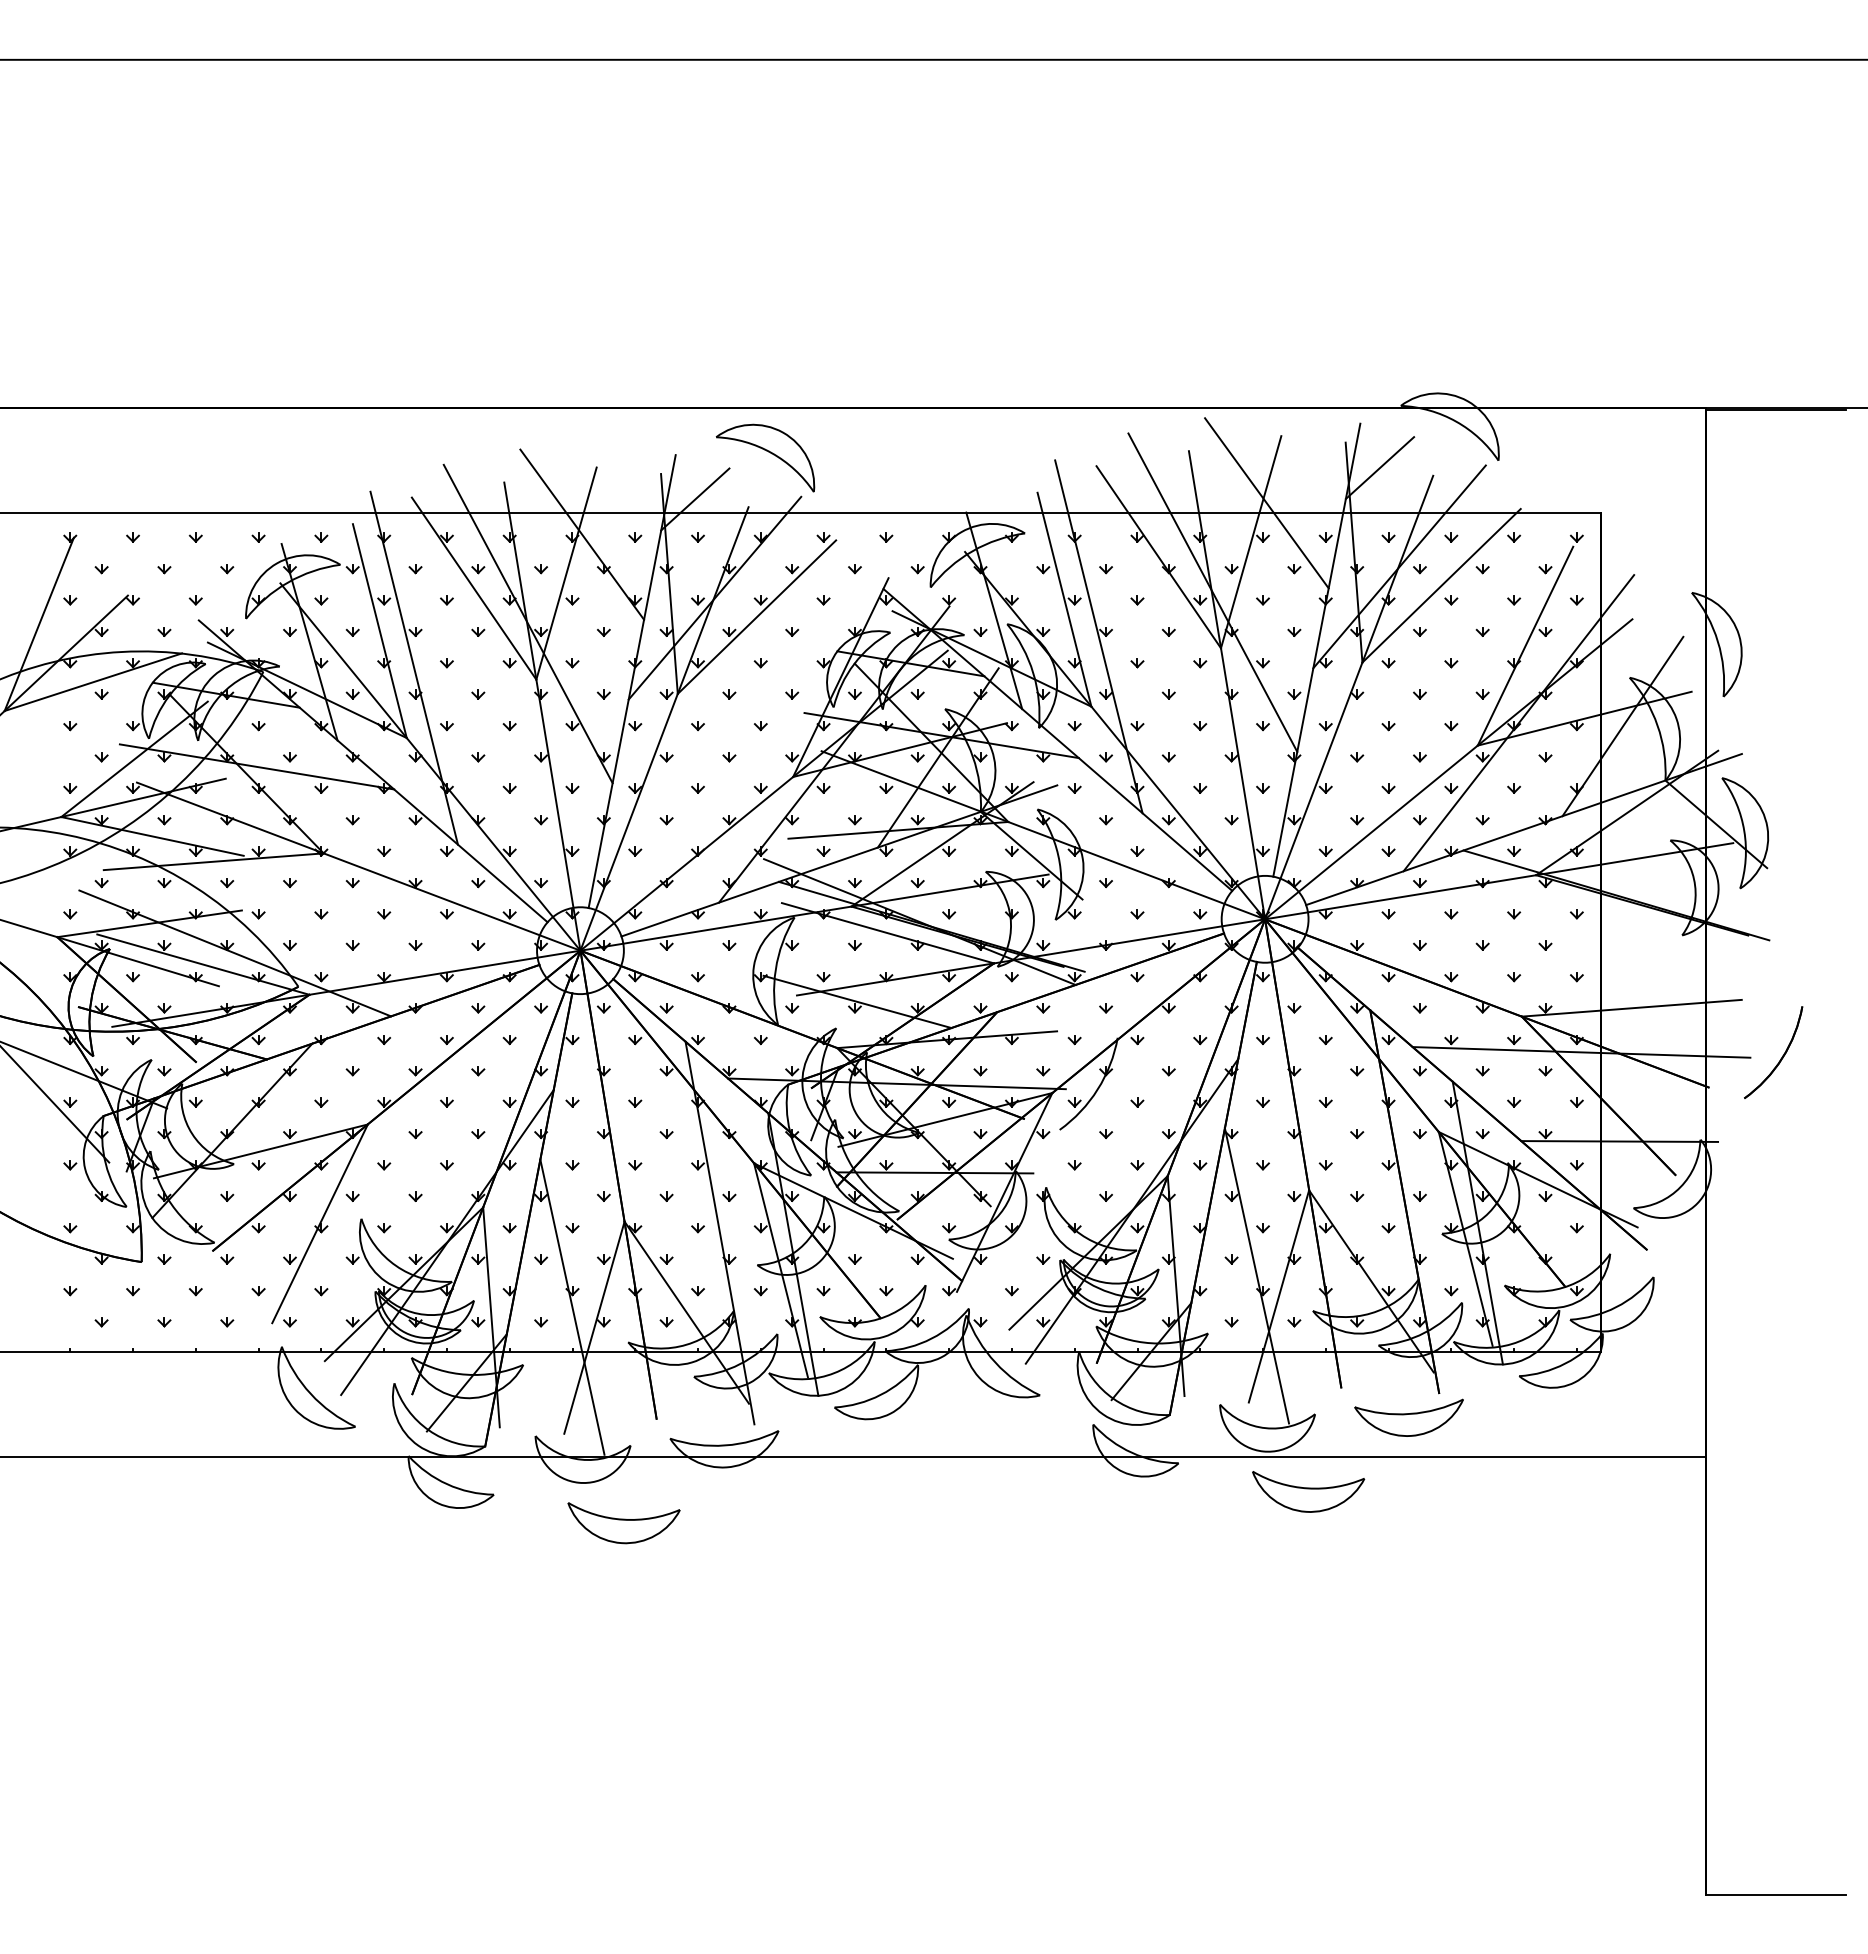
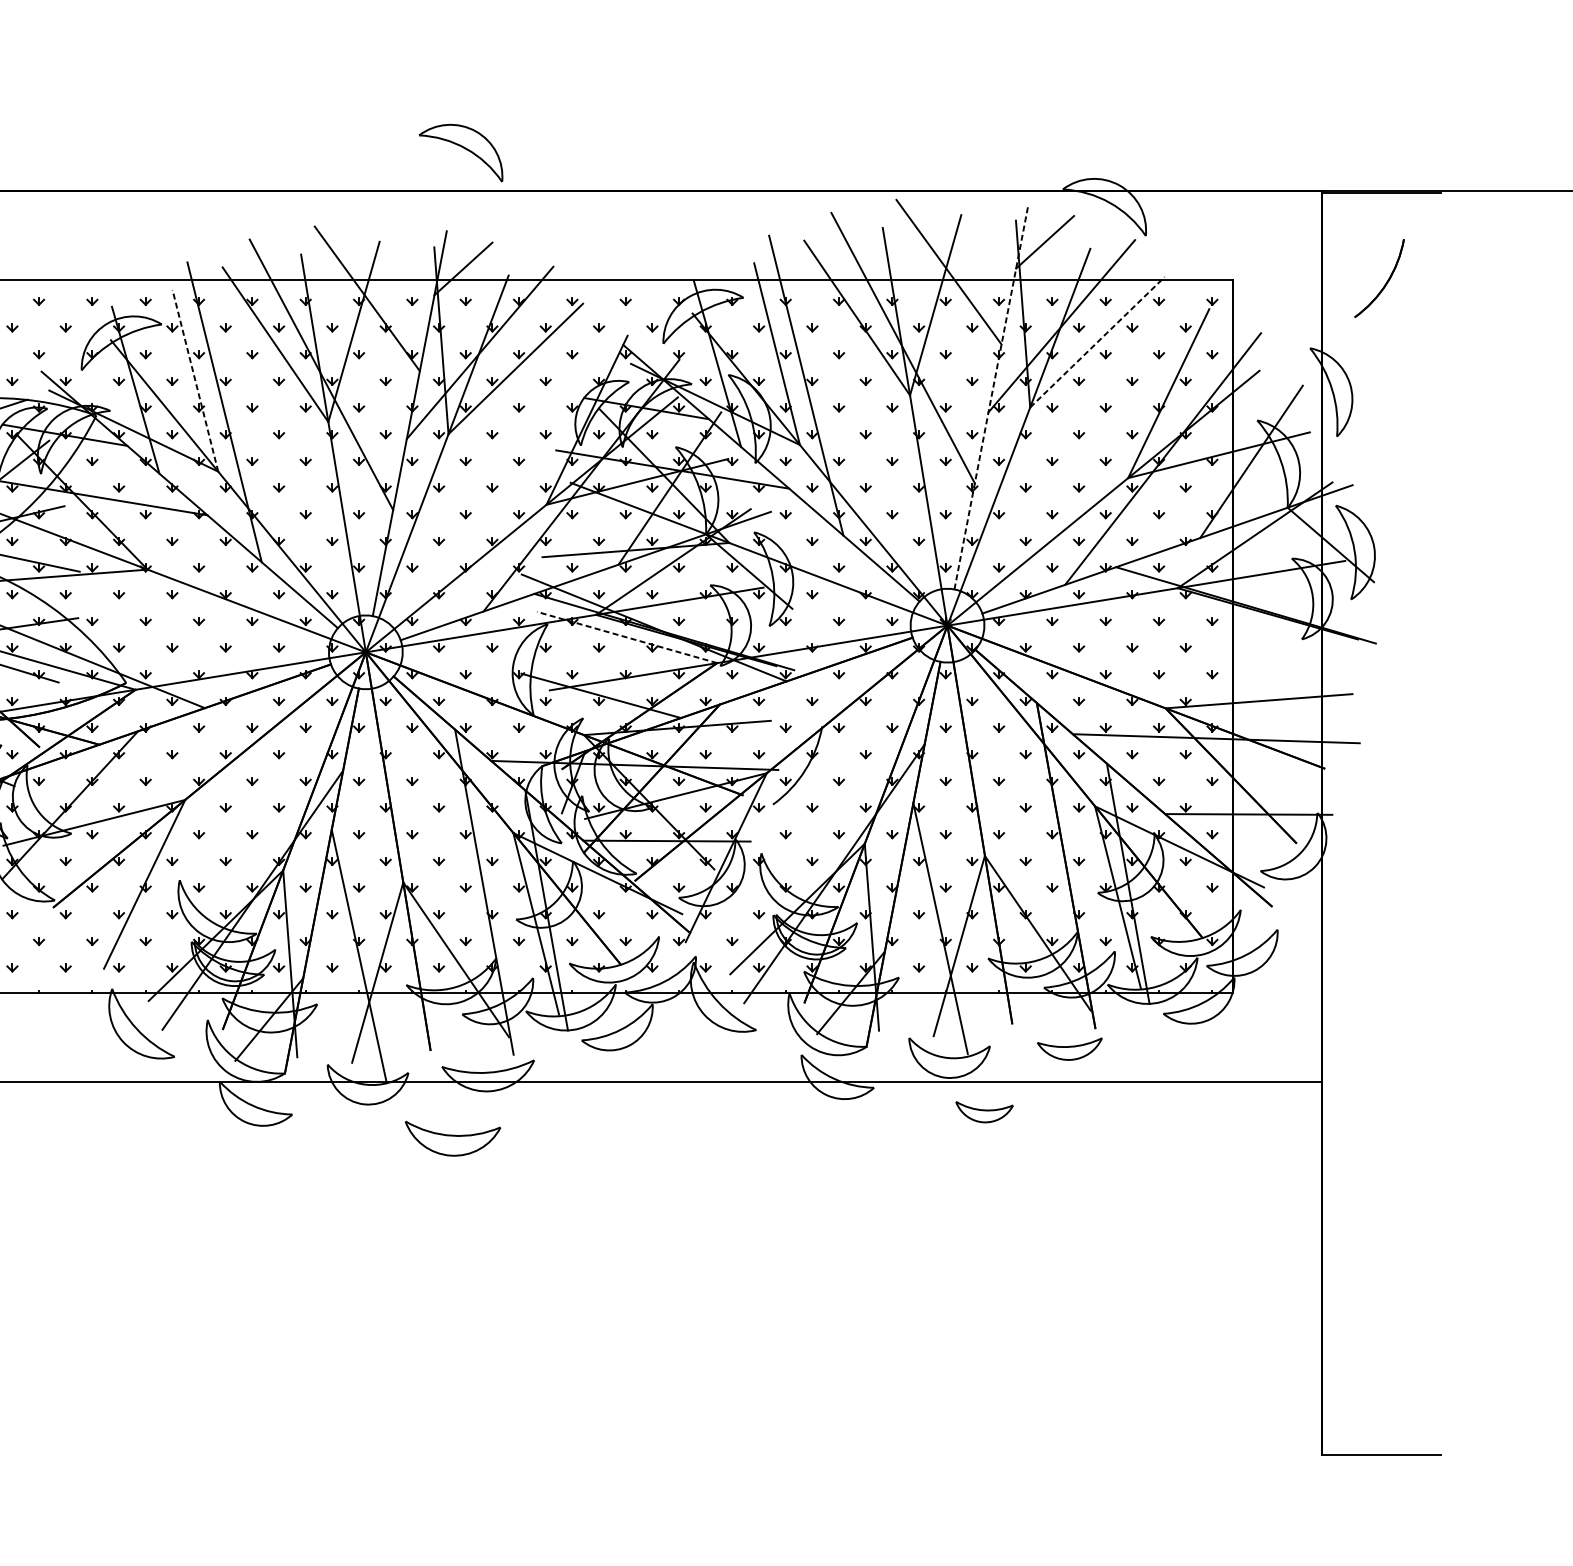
part: (765, 457) -> (461, 152), moved
line: (1441, 585) -> (1097, 342), solid -> dashed
line: (379, 630) -> (195, 380), solid -> dashed
line: (1316, 650) -> (991, 397), solid -> dashed
line: (887, 933) -> (626, 637), solid -> dashed
part: (1780, 1058) -> (1385, 283), moved
part: (1408, 1417) -> (1069, 1048), size x0.7
part: (1308, 1491) -> (984, 1111), size x0.6
part: (623, 1523) -> (452, 1138), moved

